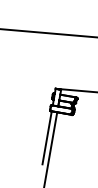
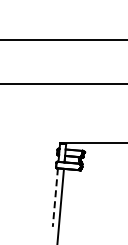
line: (47, 138) -> (55, 198), solid -> dashed

